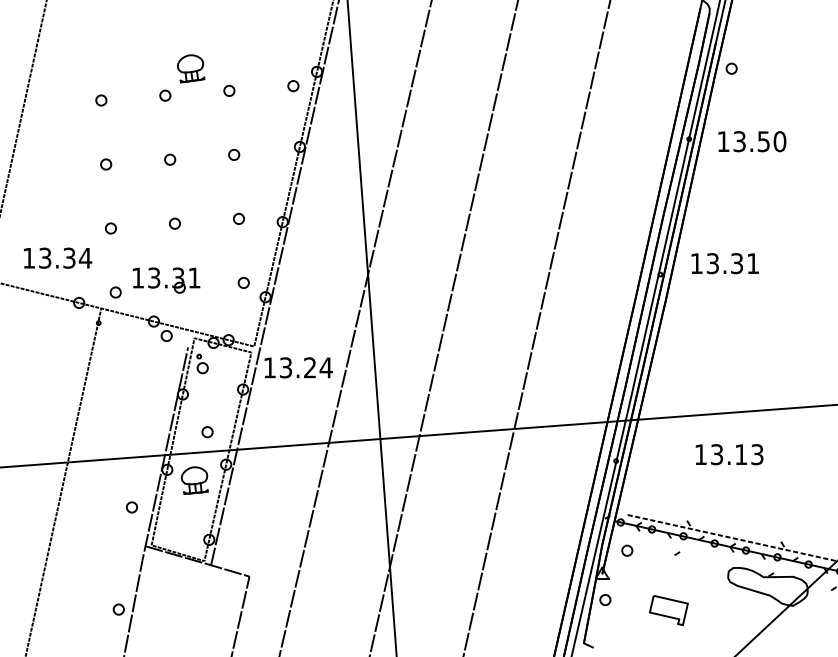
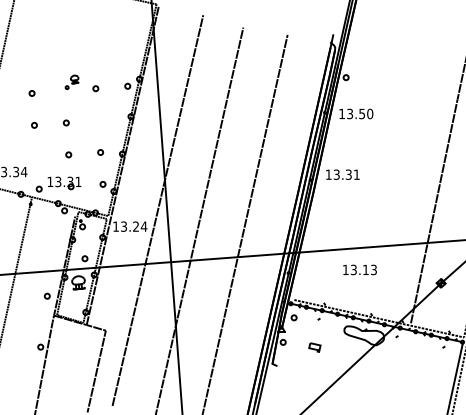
part: (180, 78) -> (71, 82), size x0.6
part: (232, 154) -> (97, 120), removed
part: (110, 226) -> (36, 156), removed
text: (728, 453) -> (359, 269), moved
part: (668, 610) -> (314, 347), size x0.6

